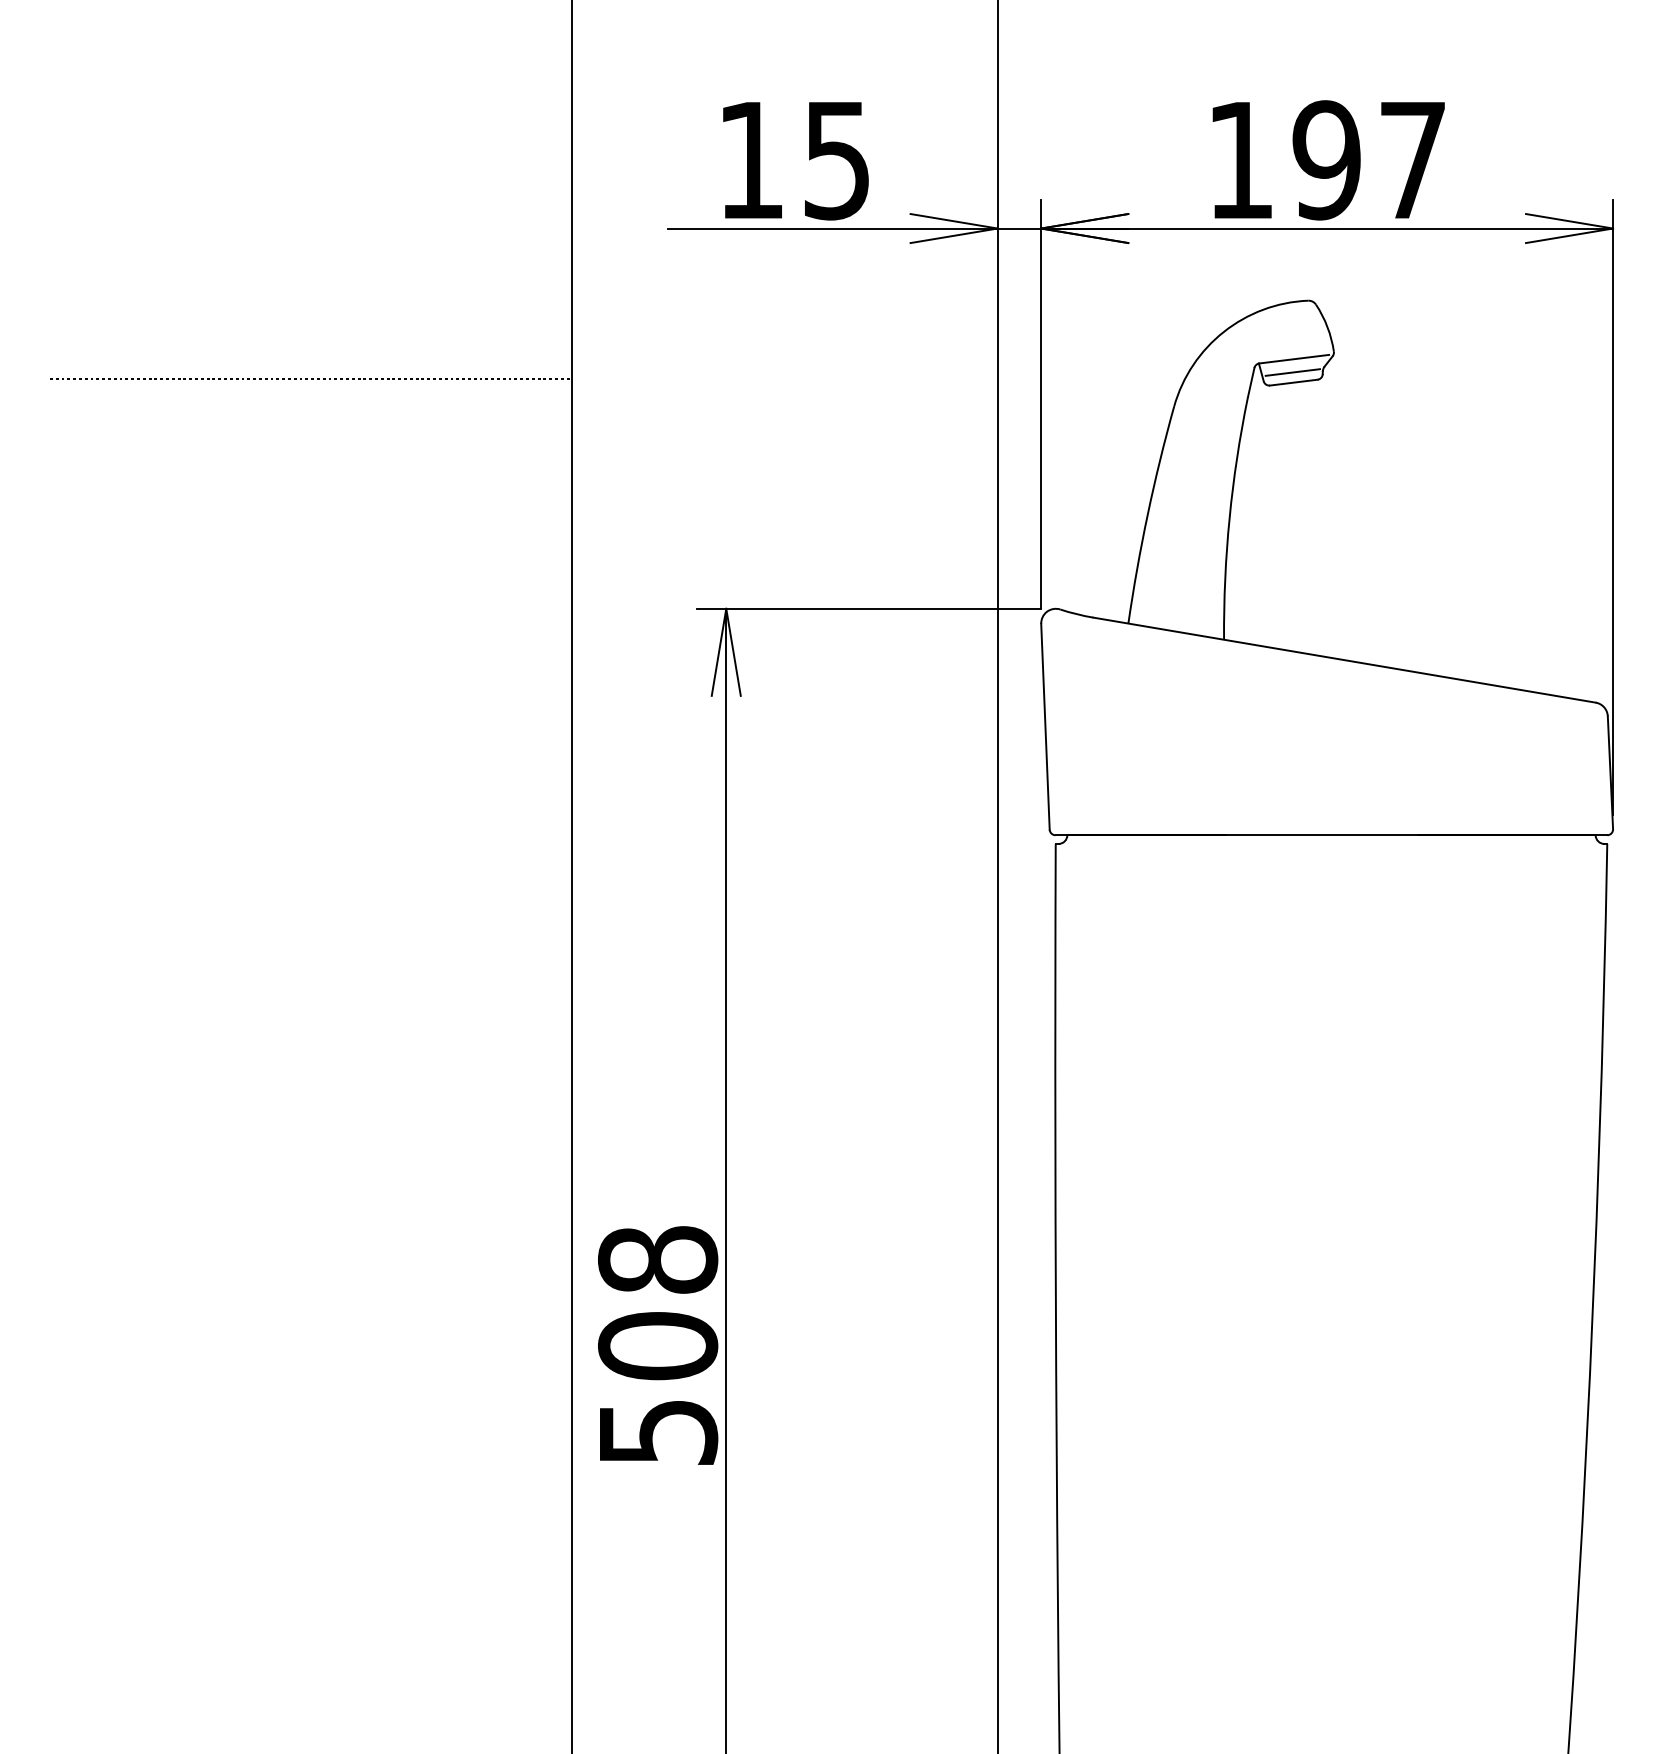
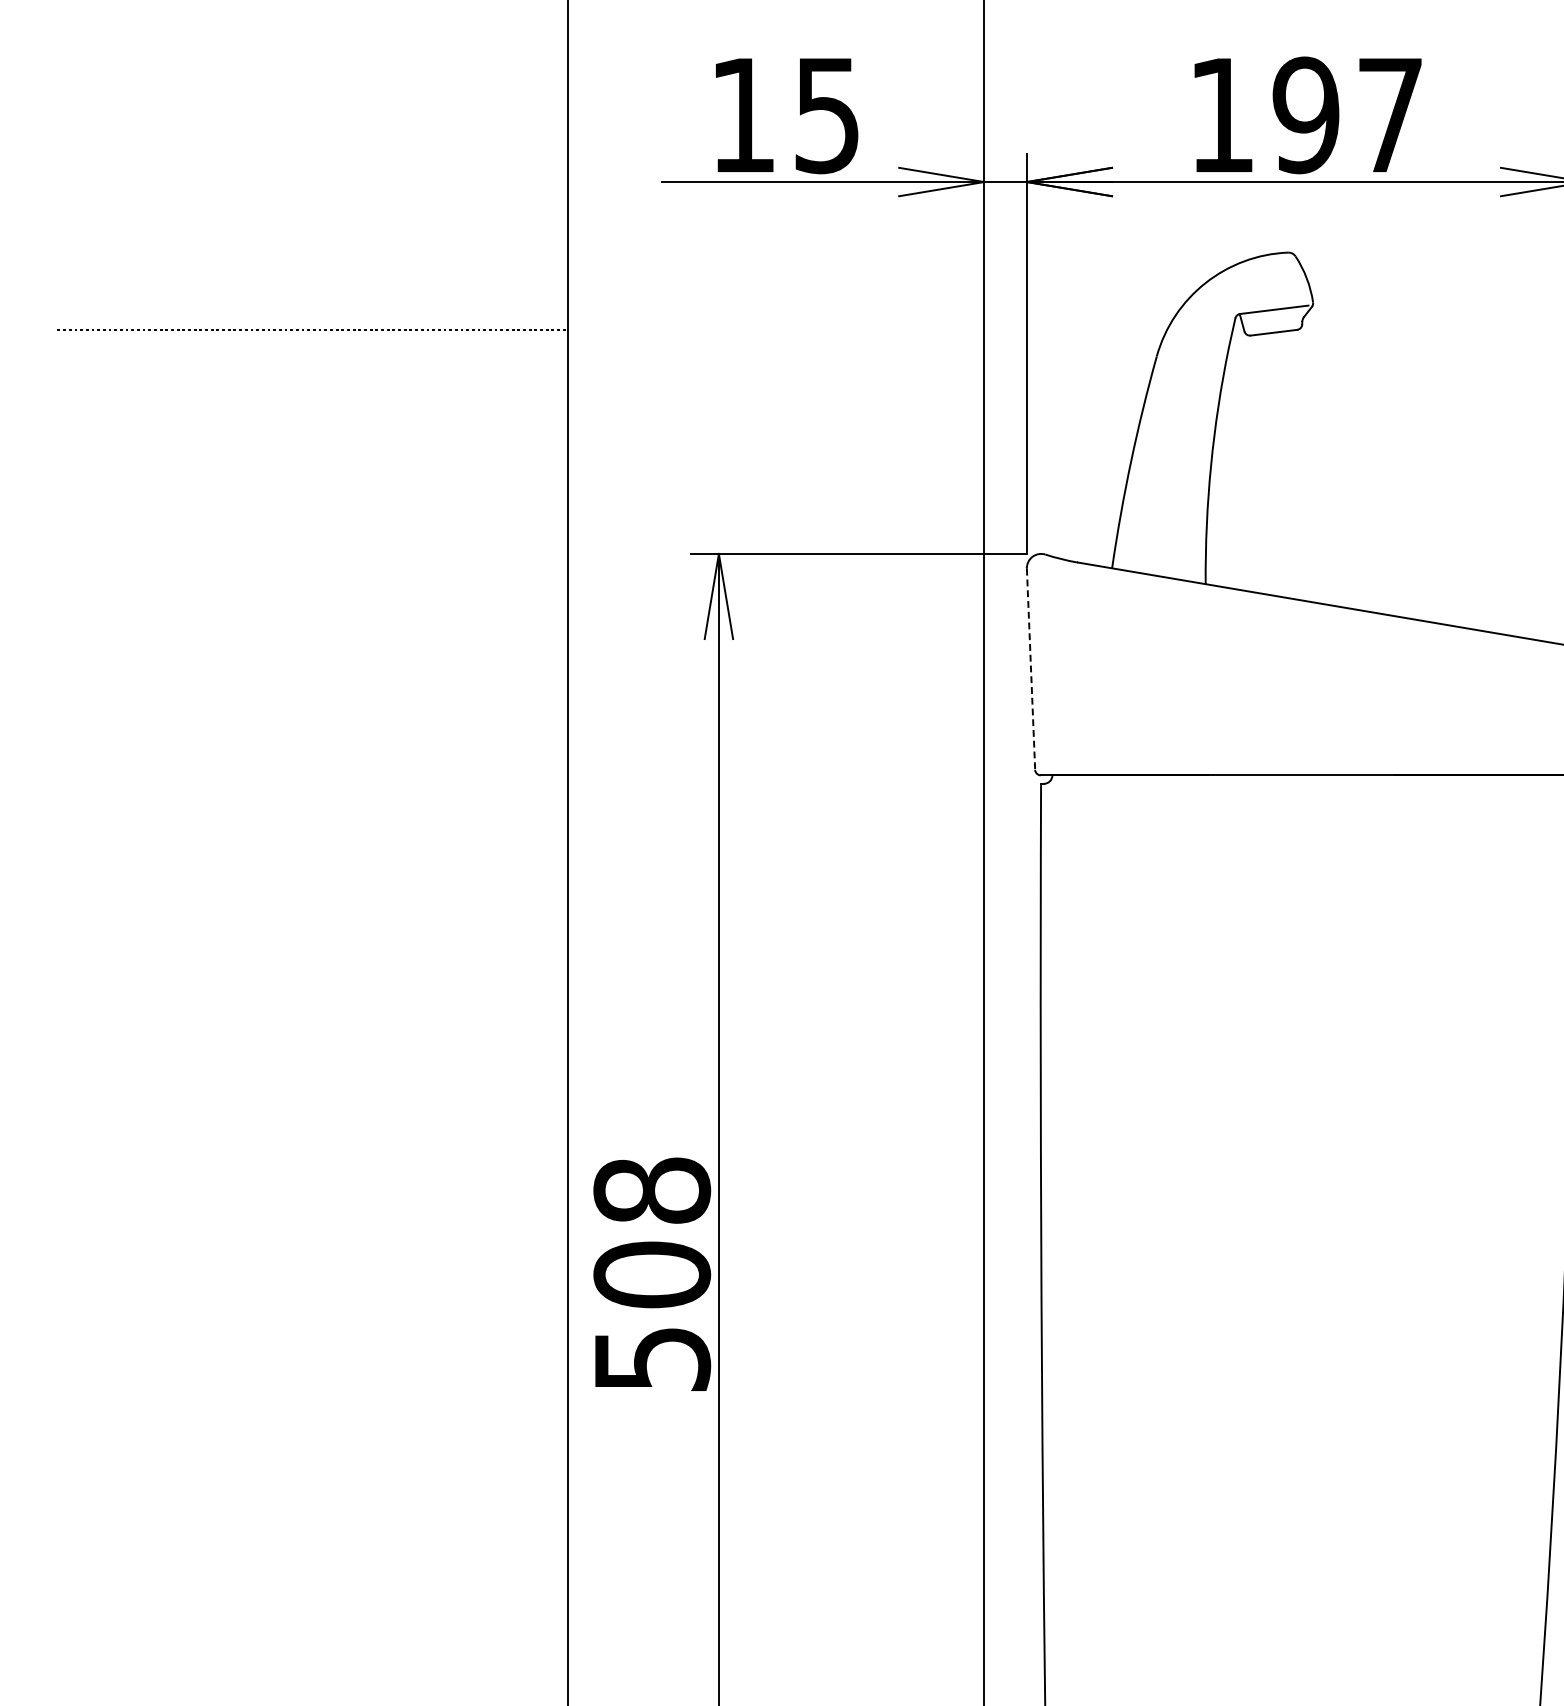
line: (1292, 372) -> (1272, 322), removed
line: (1045, 726) -> (1031, 668), solid -> dashed

